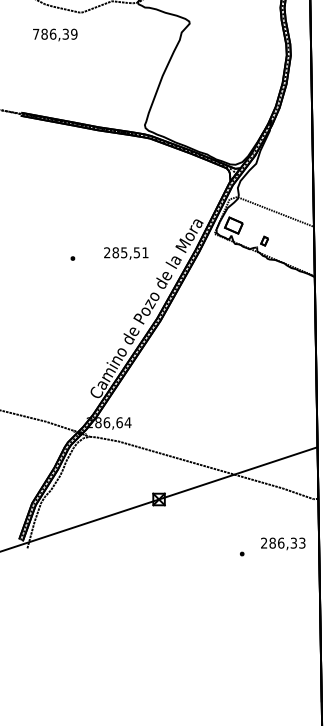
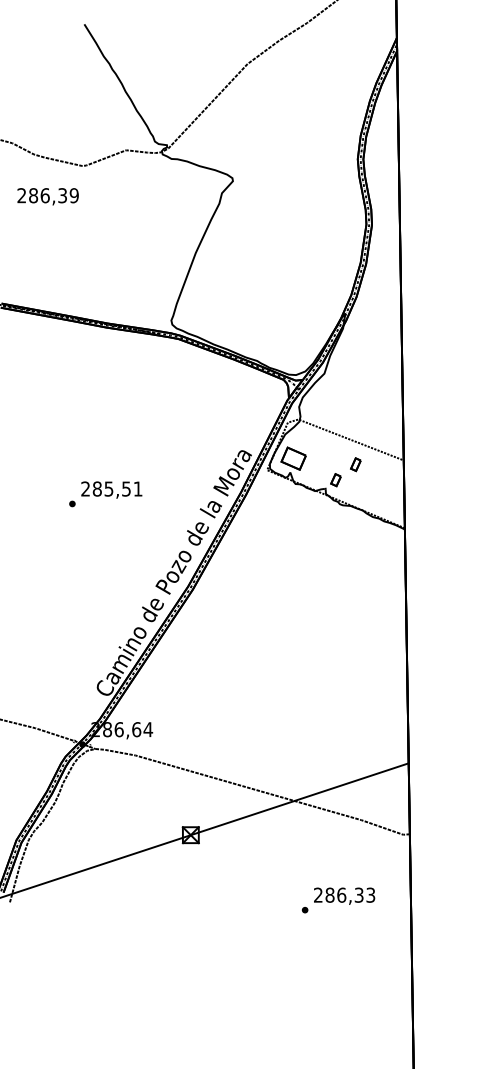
text: (35, 34) -> (21, 195), 786,39 -> 286,39
part: (278, 229) -> (355, 464), added
text: (126, 253) -> (111, 489), moved
text: (283, 543) -> (344, 895), moved

